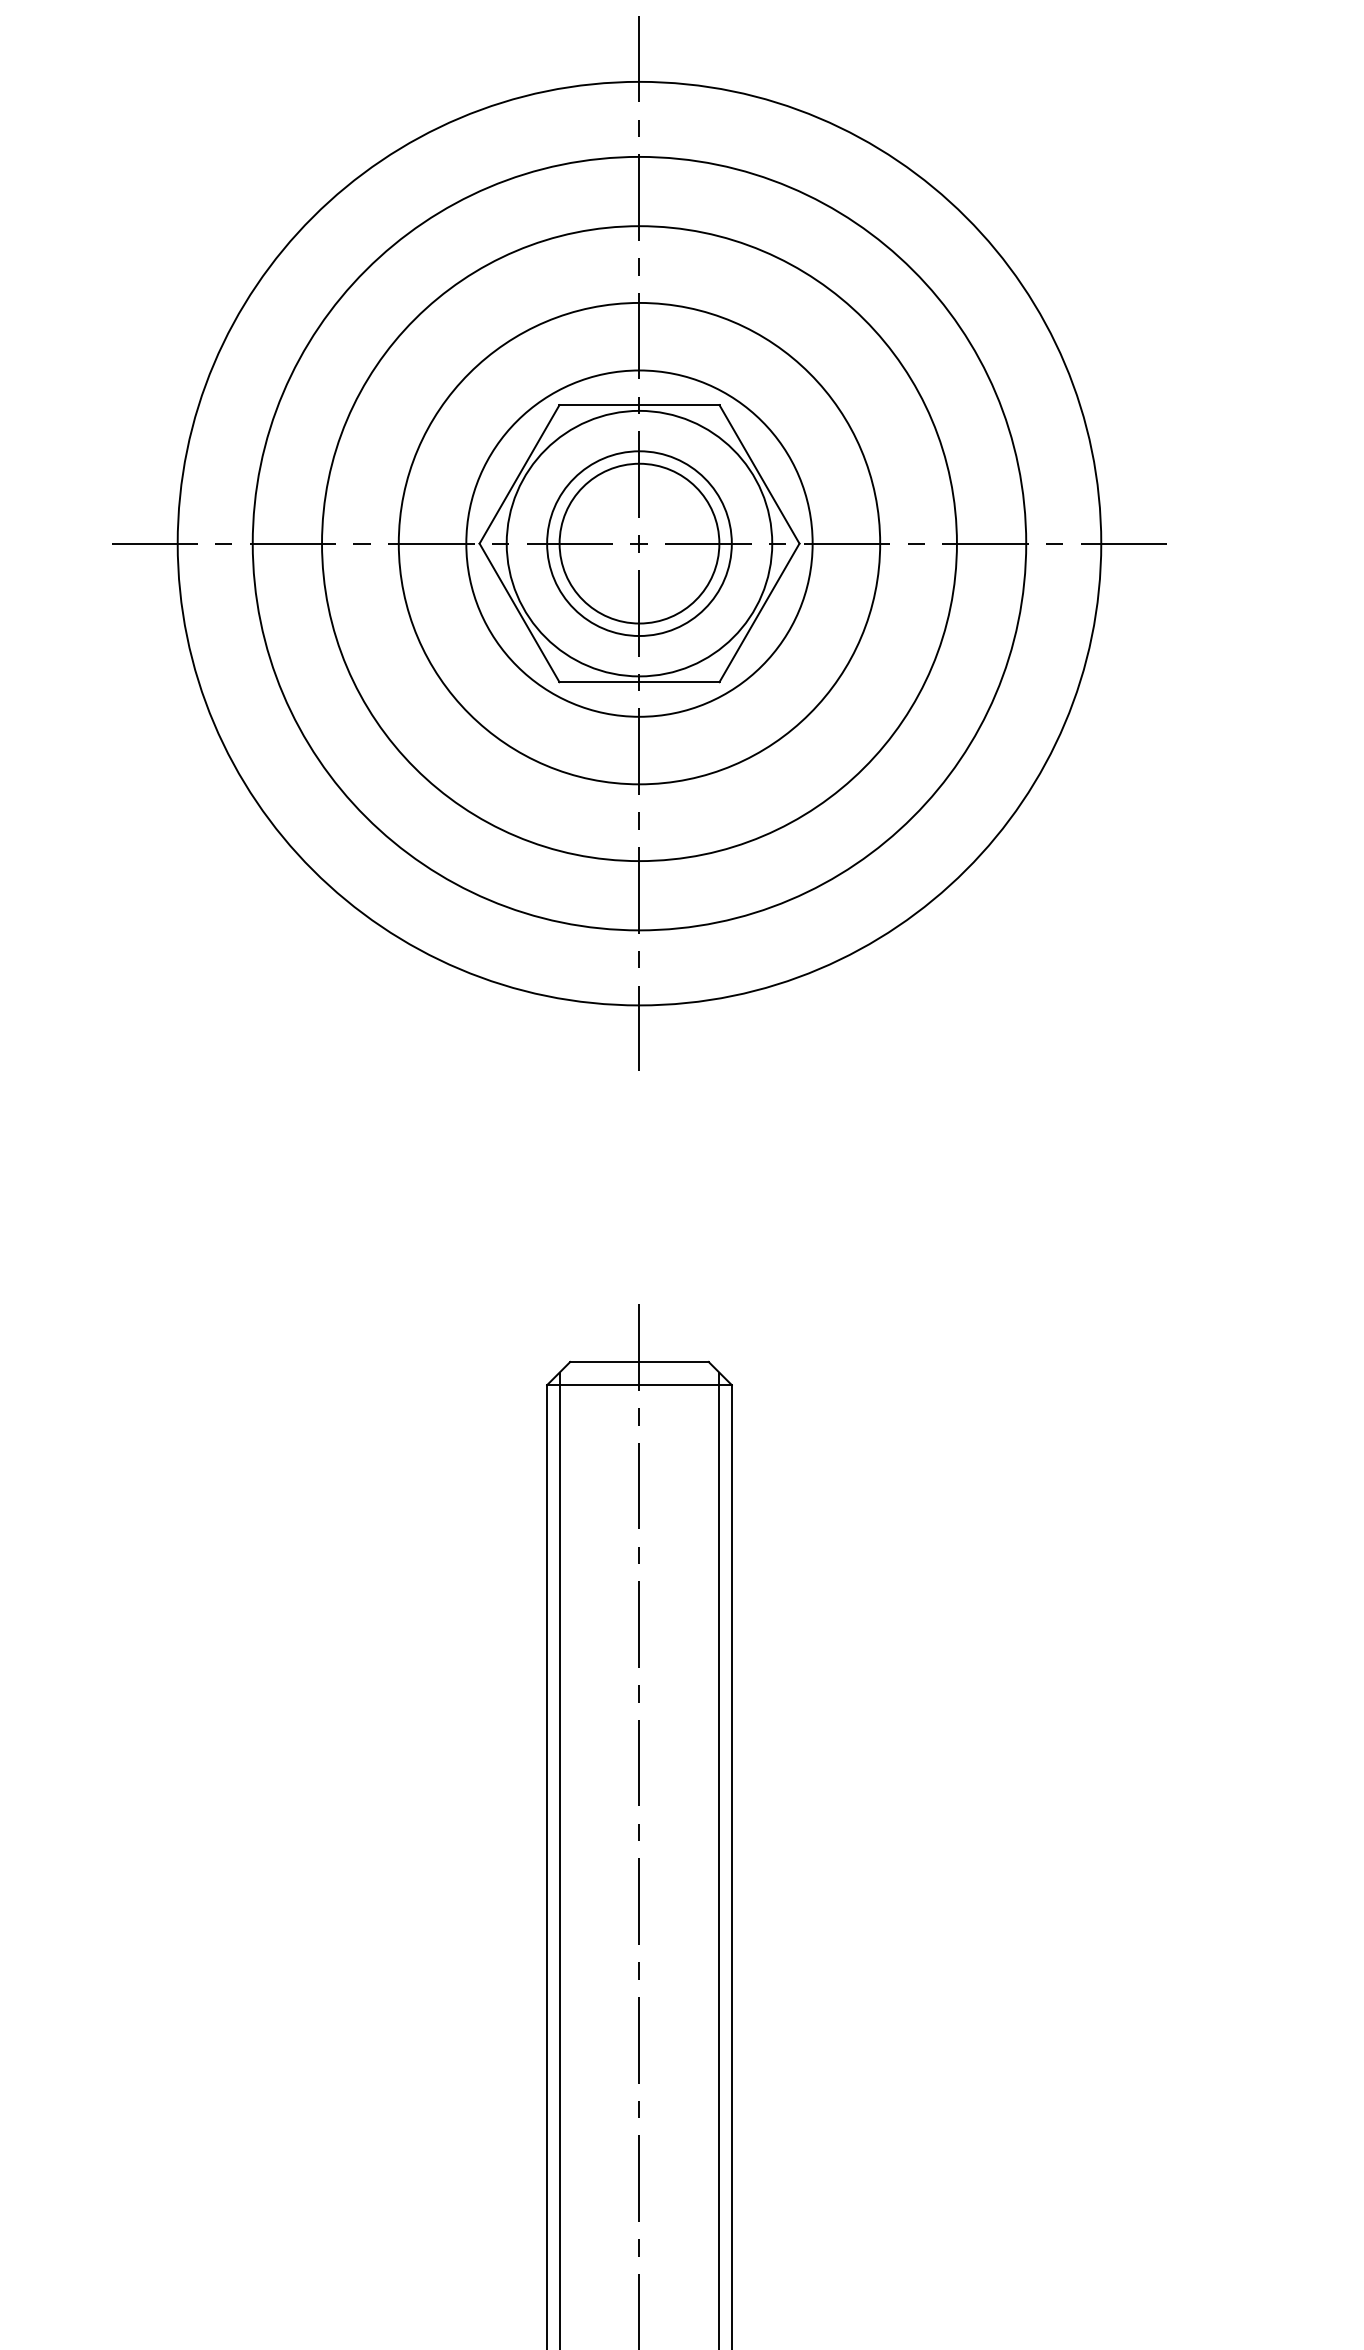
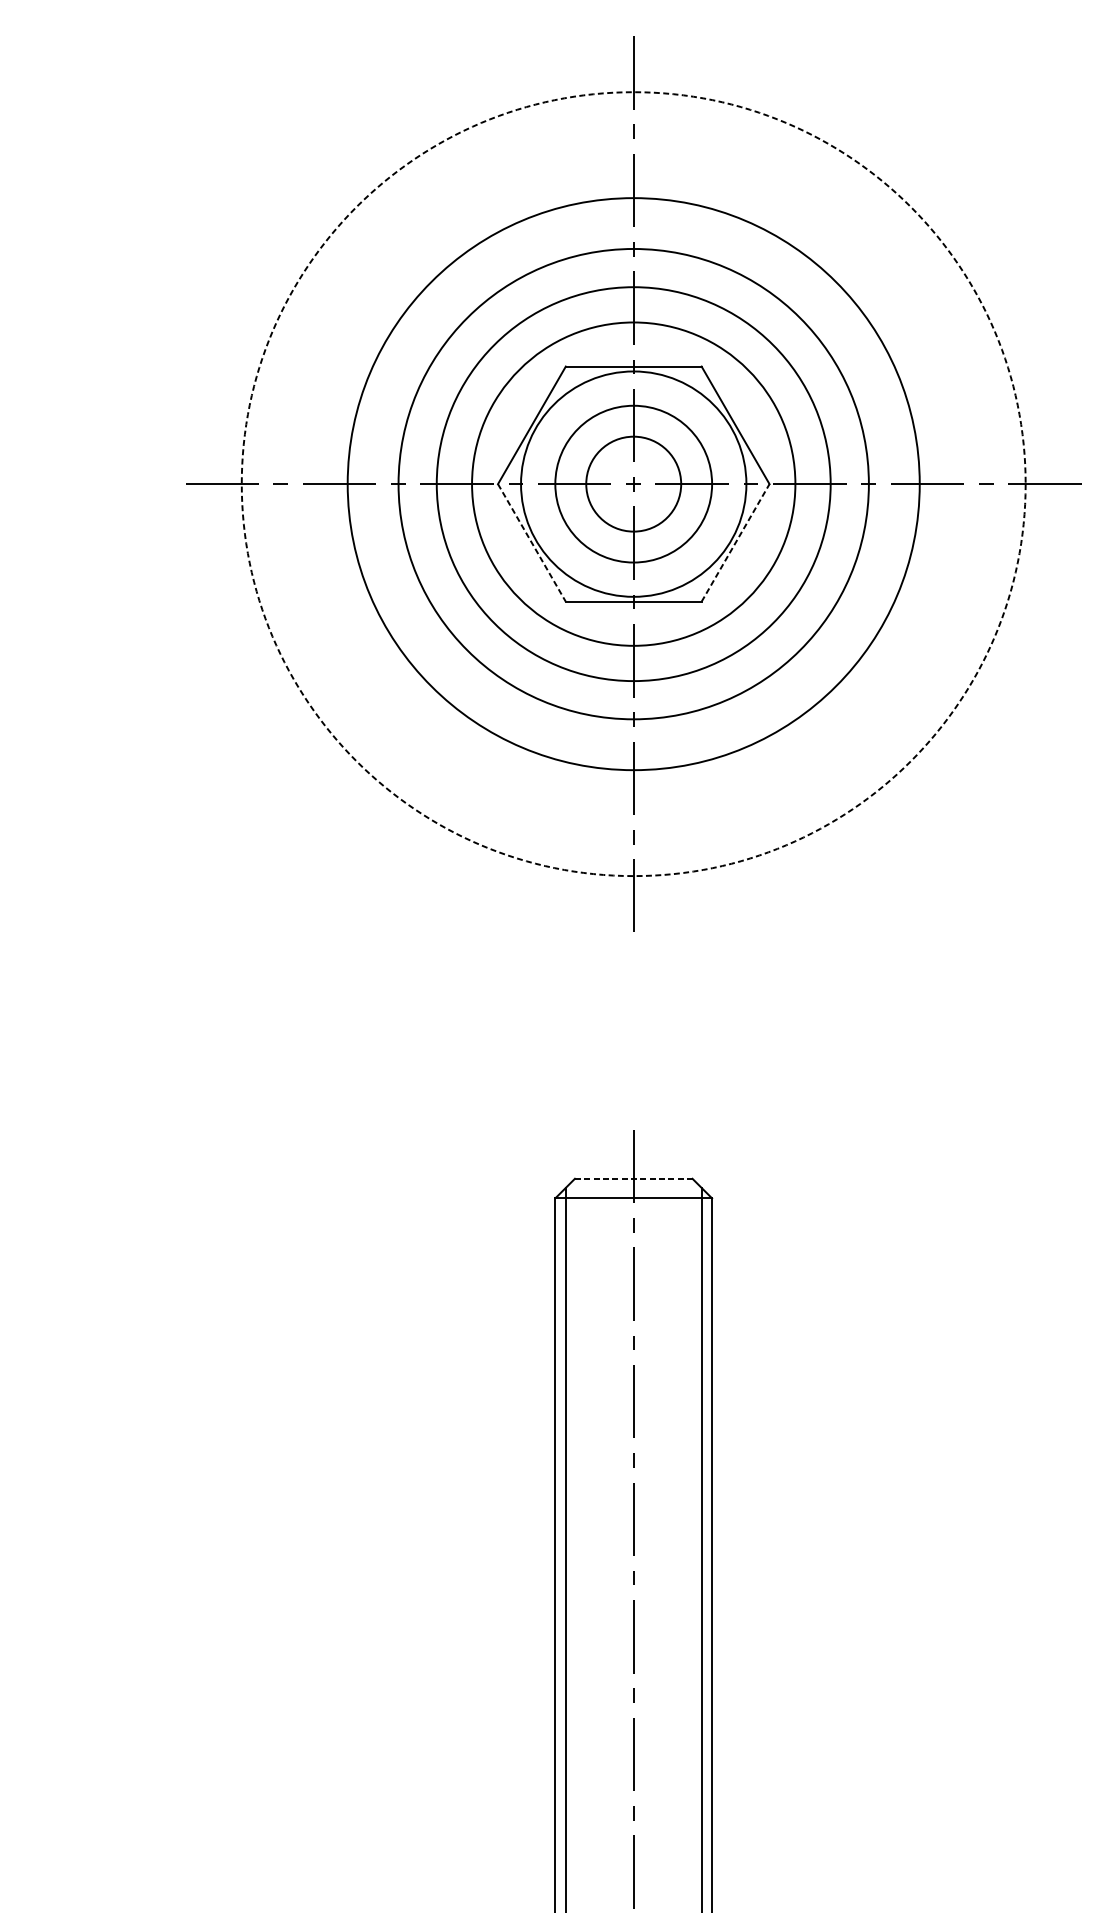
circle: (639, 543) -> (633, 484), size x0.6
circle: (639, 543) -> (633, 484), size x0.6
circle: (639, 543) -> (633, 484), size x0.7
circle: (639, 543) -> (633, 484), size x1.4
circle: (639, 543) -> (633, 484), size x1.6
circle: (639, 543) -> (633, 484), solid -> dashed
line: (519, 612) -> (531, 542), solid -> dashed
line: (759, 612) -> (735, 542), solid -> dashed
line: (639, 1362) -> (633, 1179), solid -> dashed

